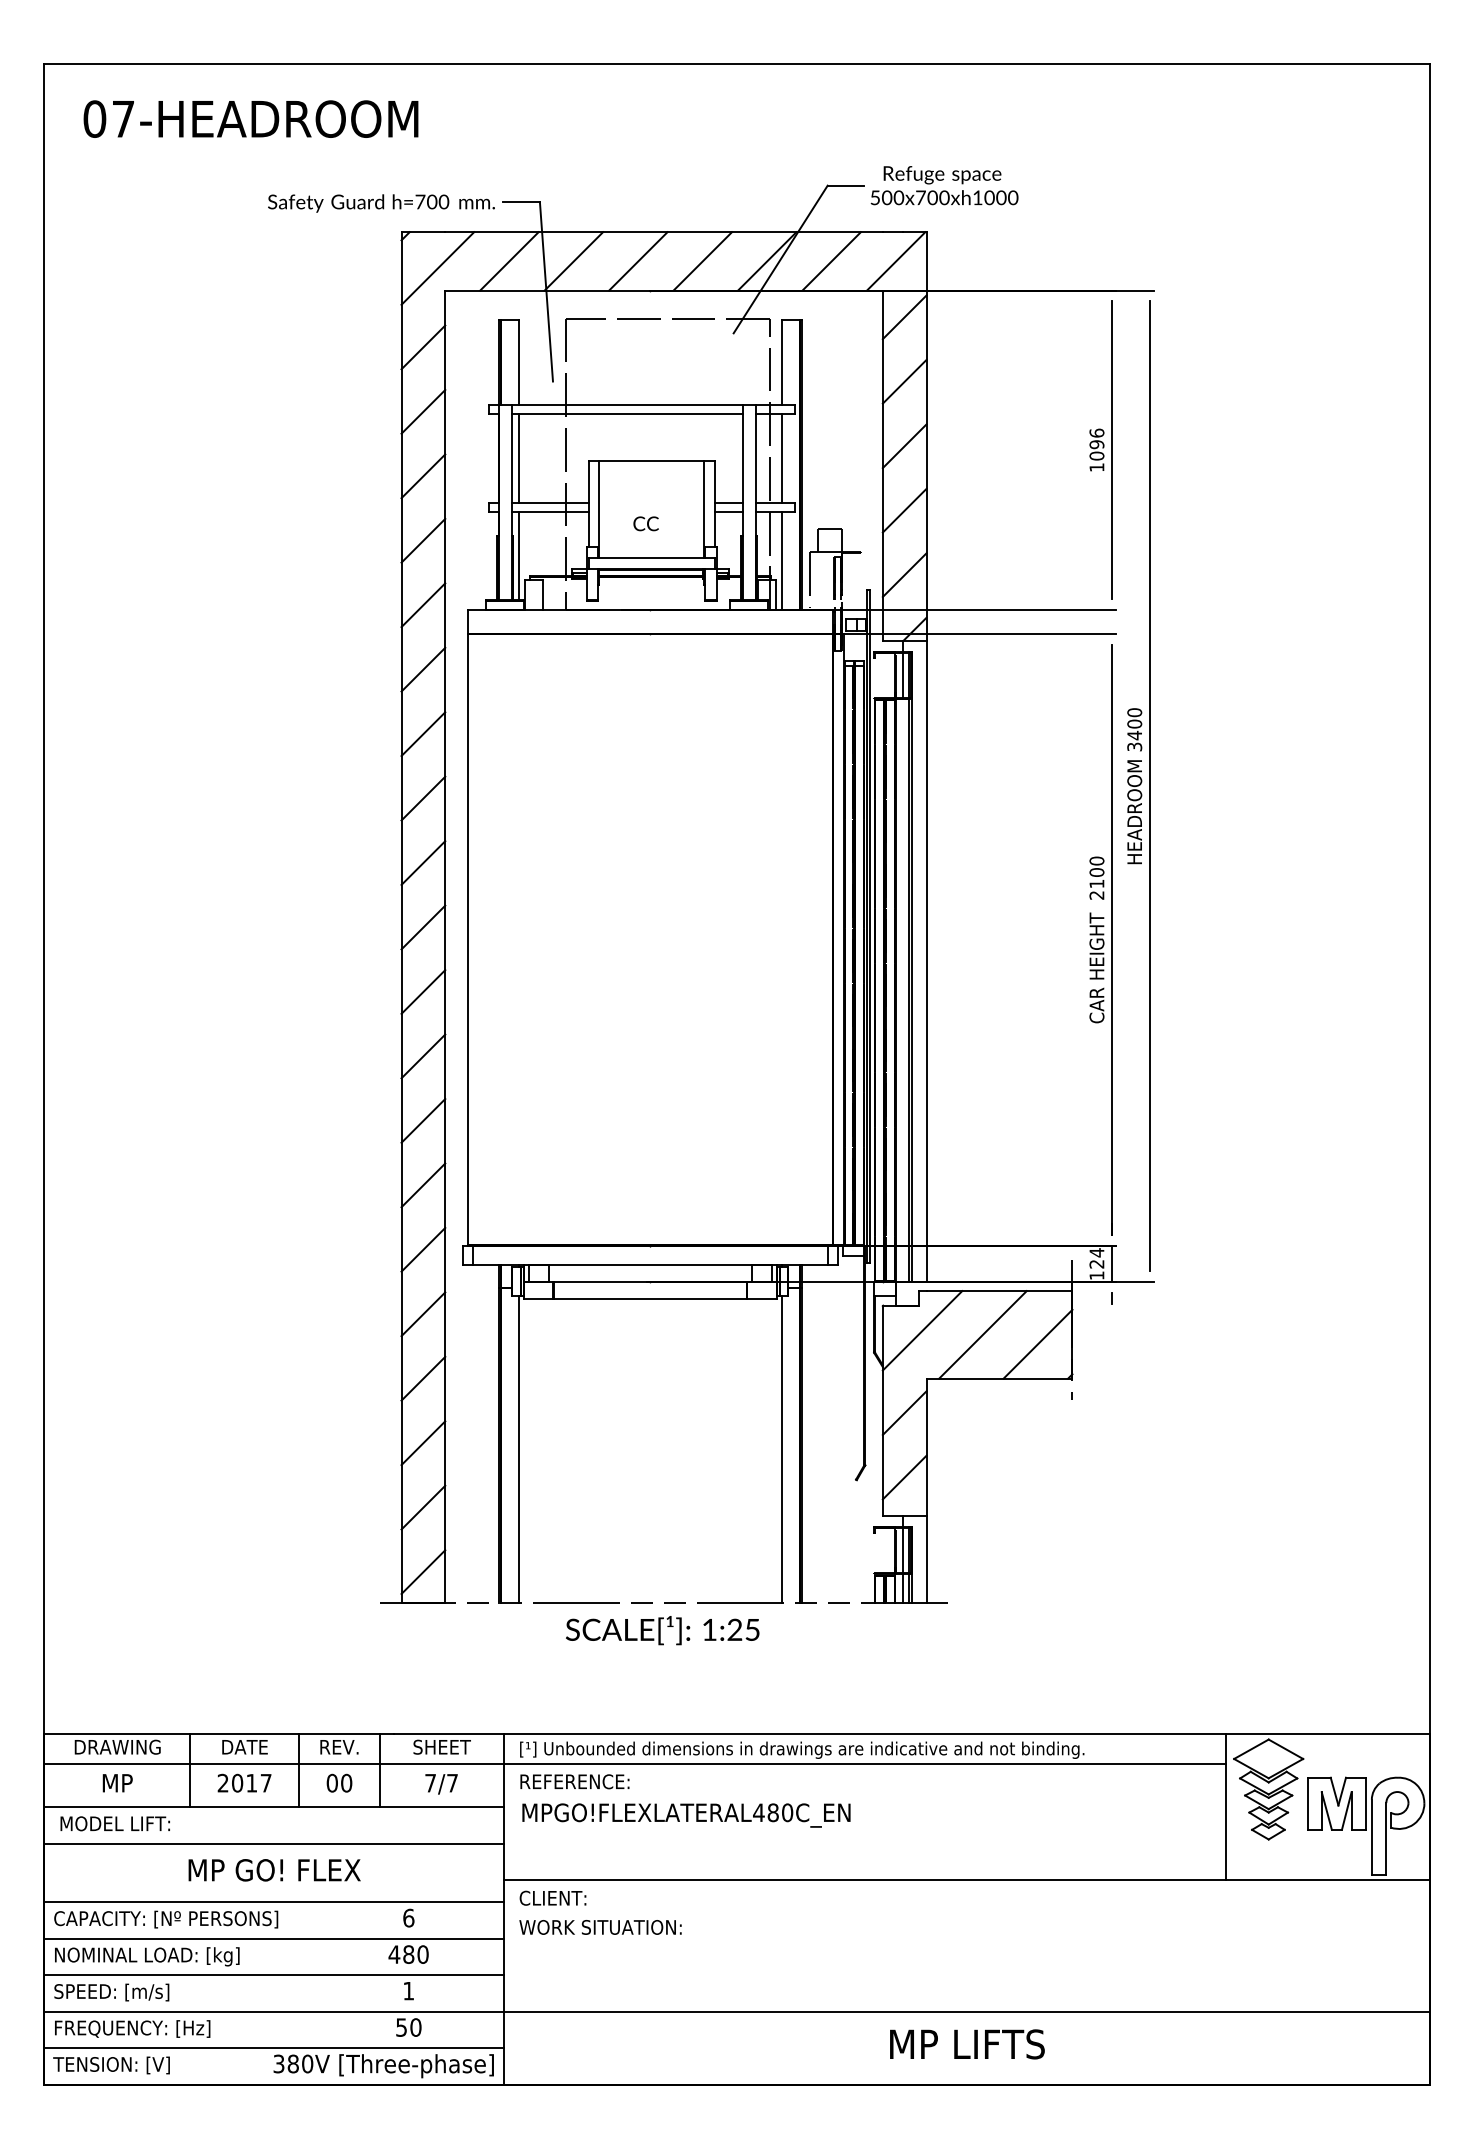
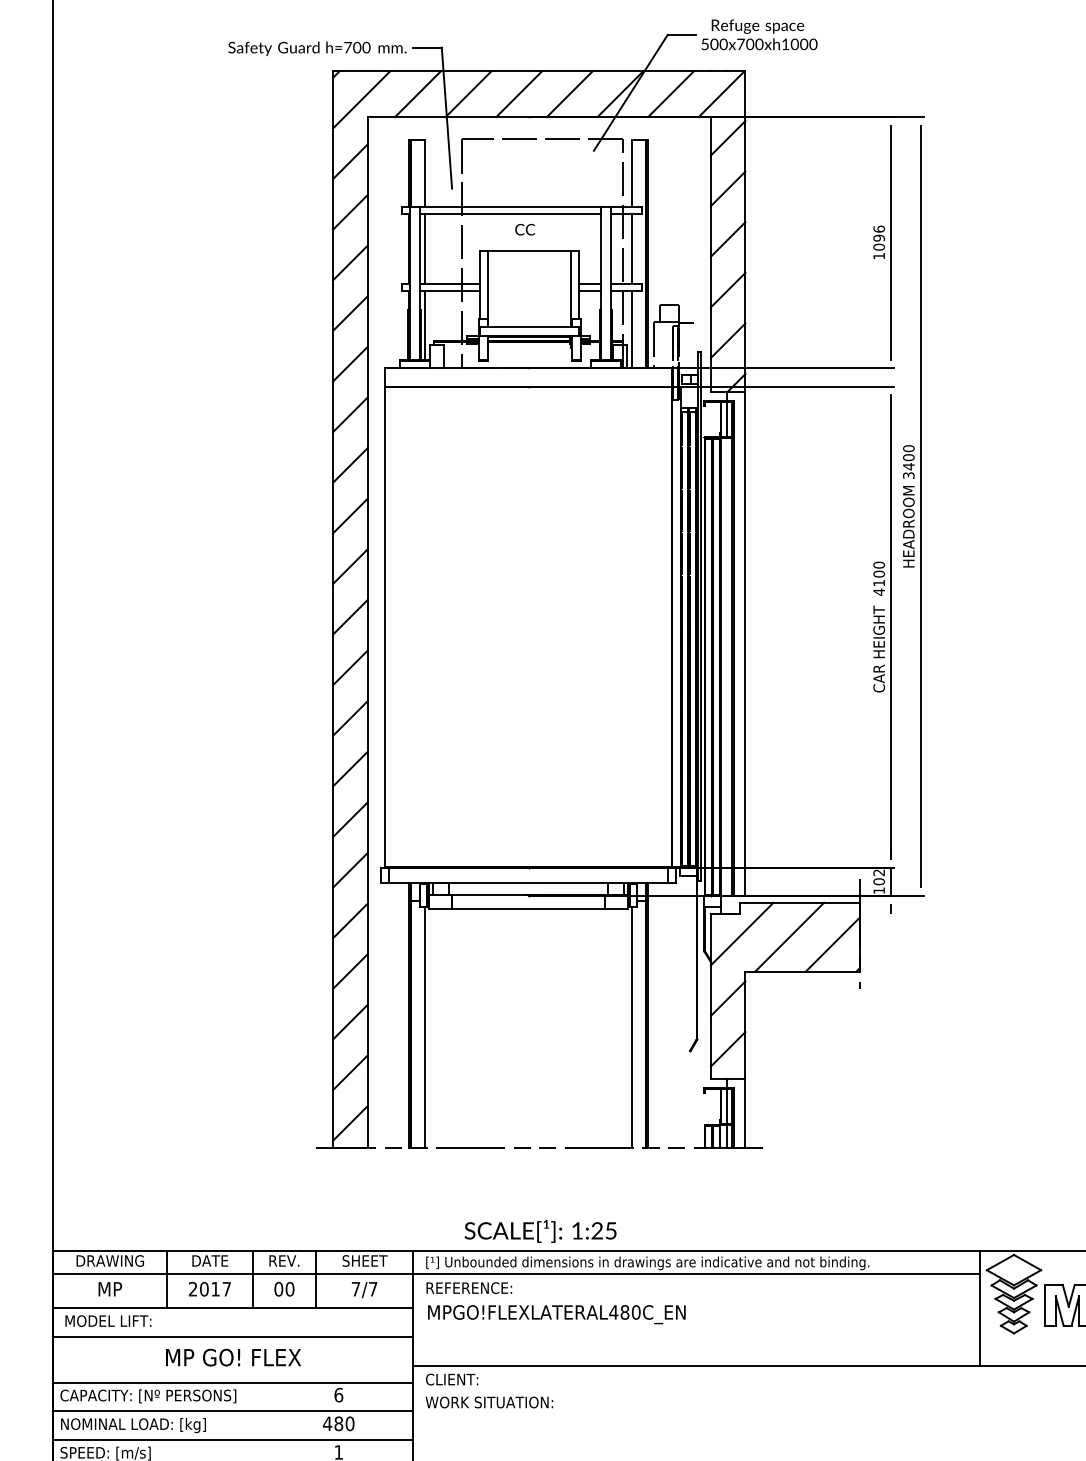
text: (645, 523) -> (524, 229), moved
text: (1096, 895) -> (878, 592), 2100 -> 4100
text: (1096, 1258) -> (878, 877), 124 -> 102
text: (662, 1630) -> (540, 1231), moved

